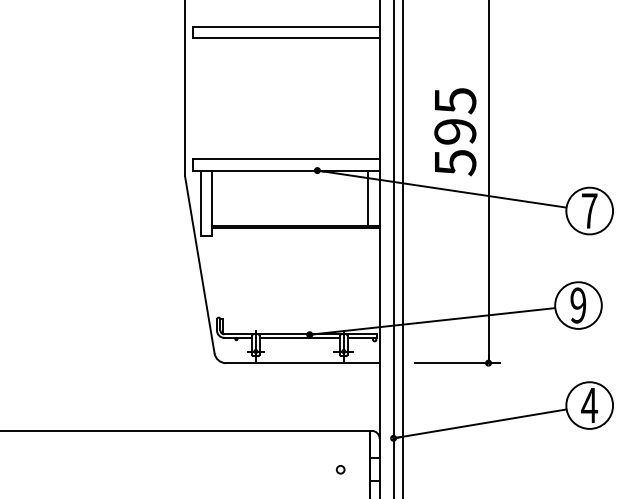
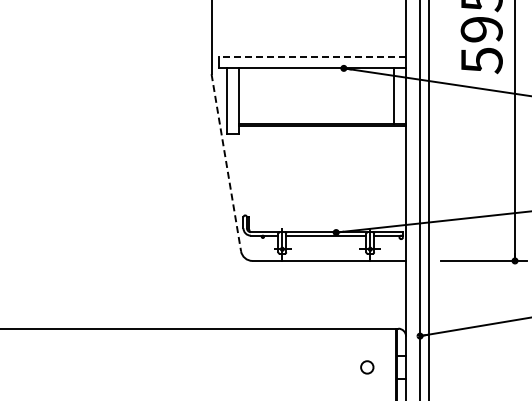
line: (285, 158) -> (311, 56), solid -> dashed
line: (199, 264) -> (225, 162), solid -> dashed
circle: (340, 469) -> (366, 367), size x1.6

